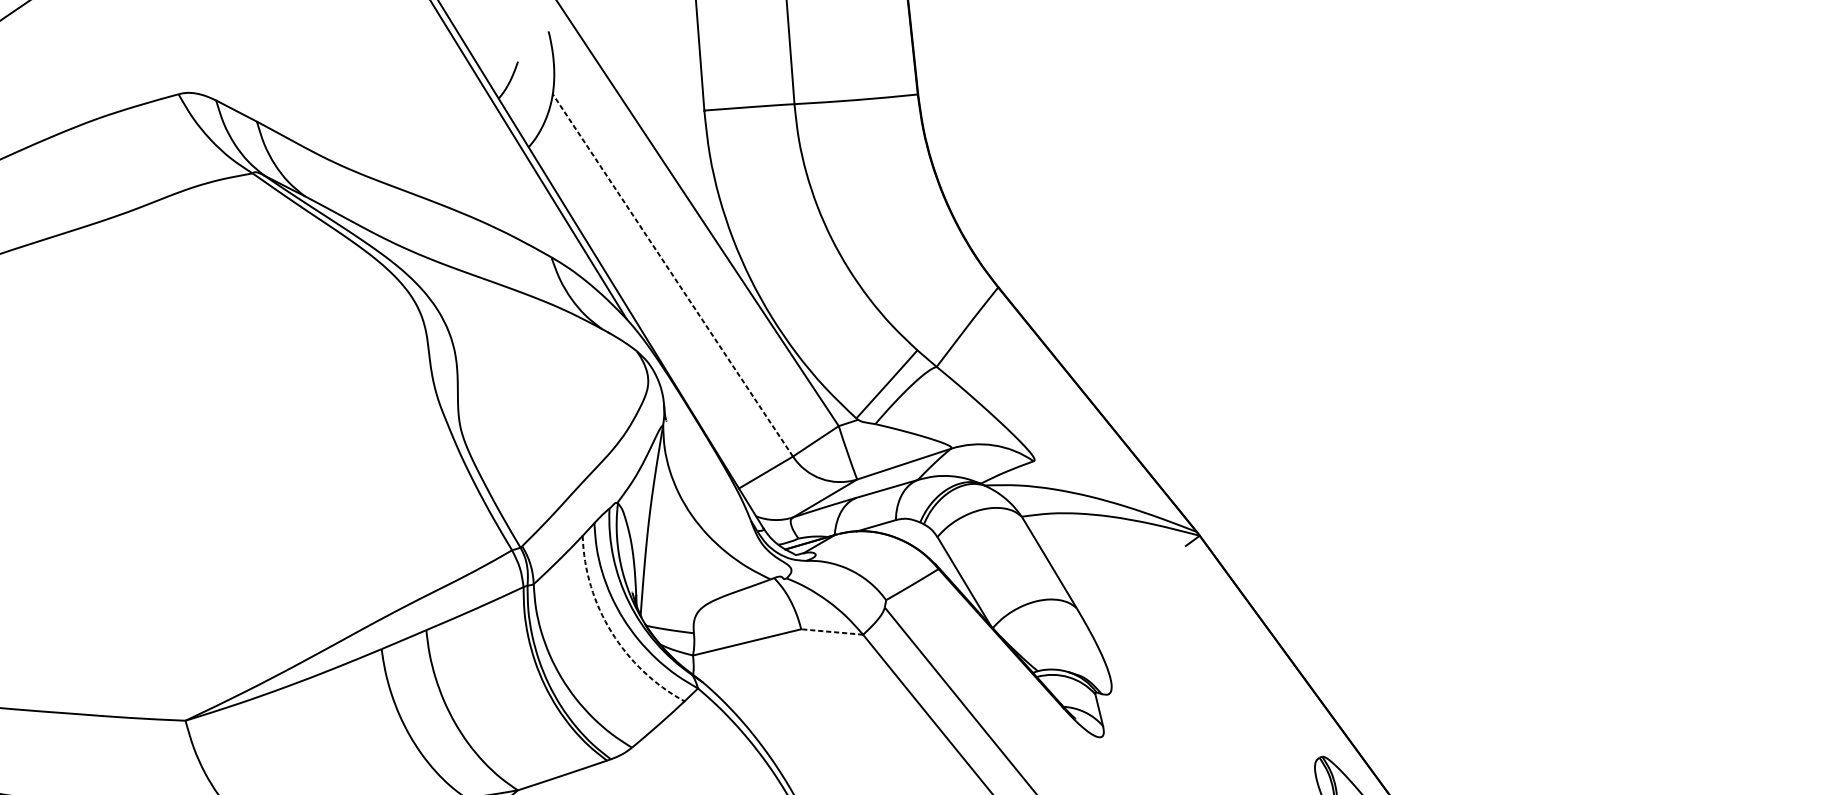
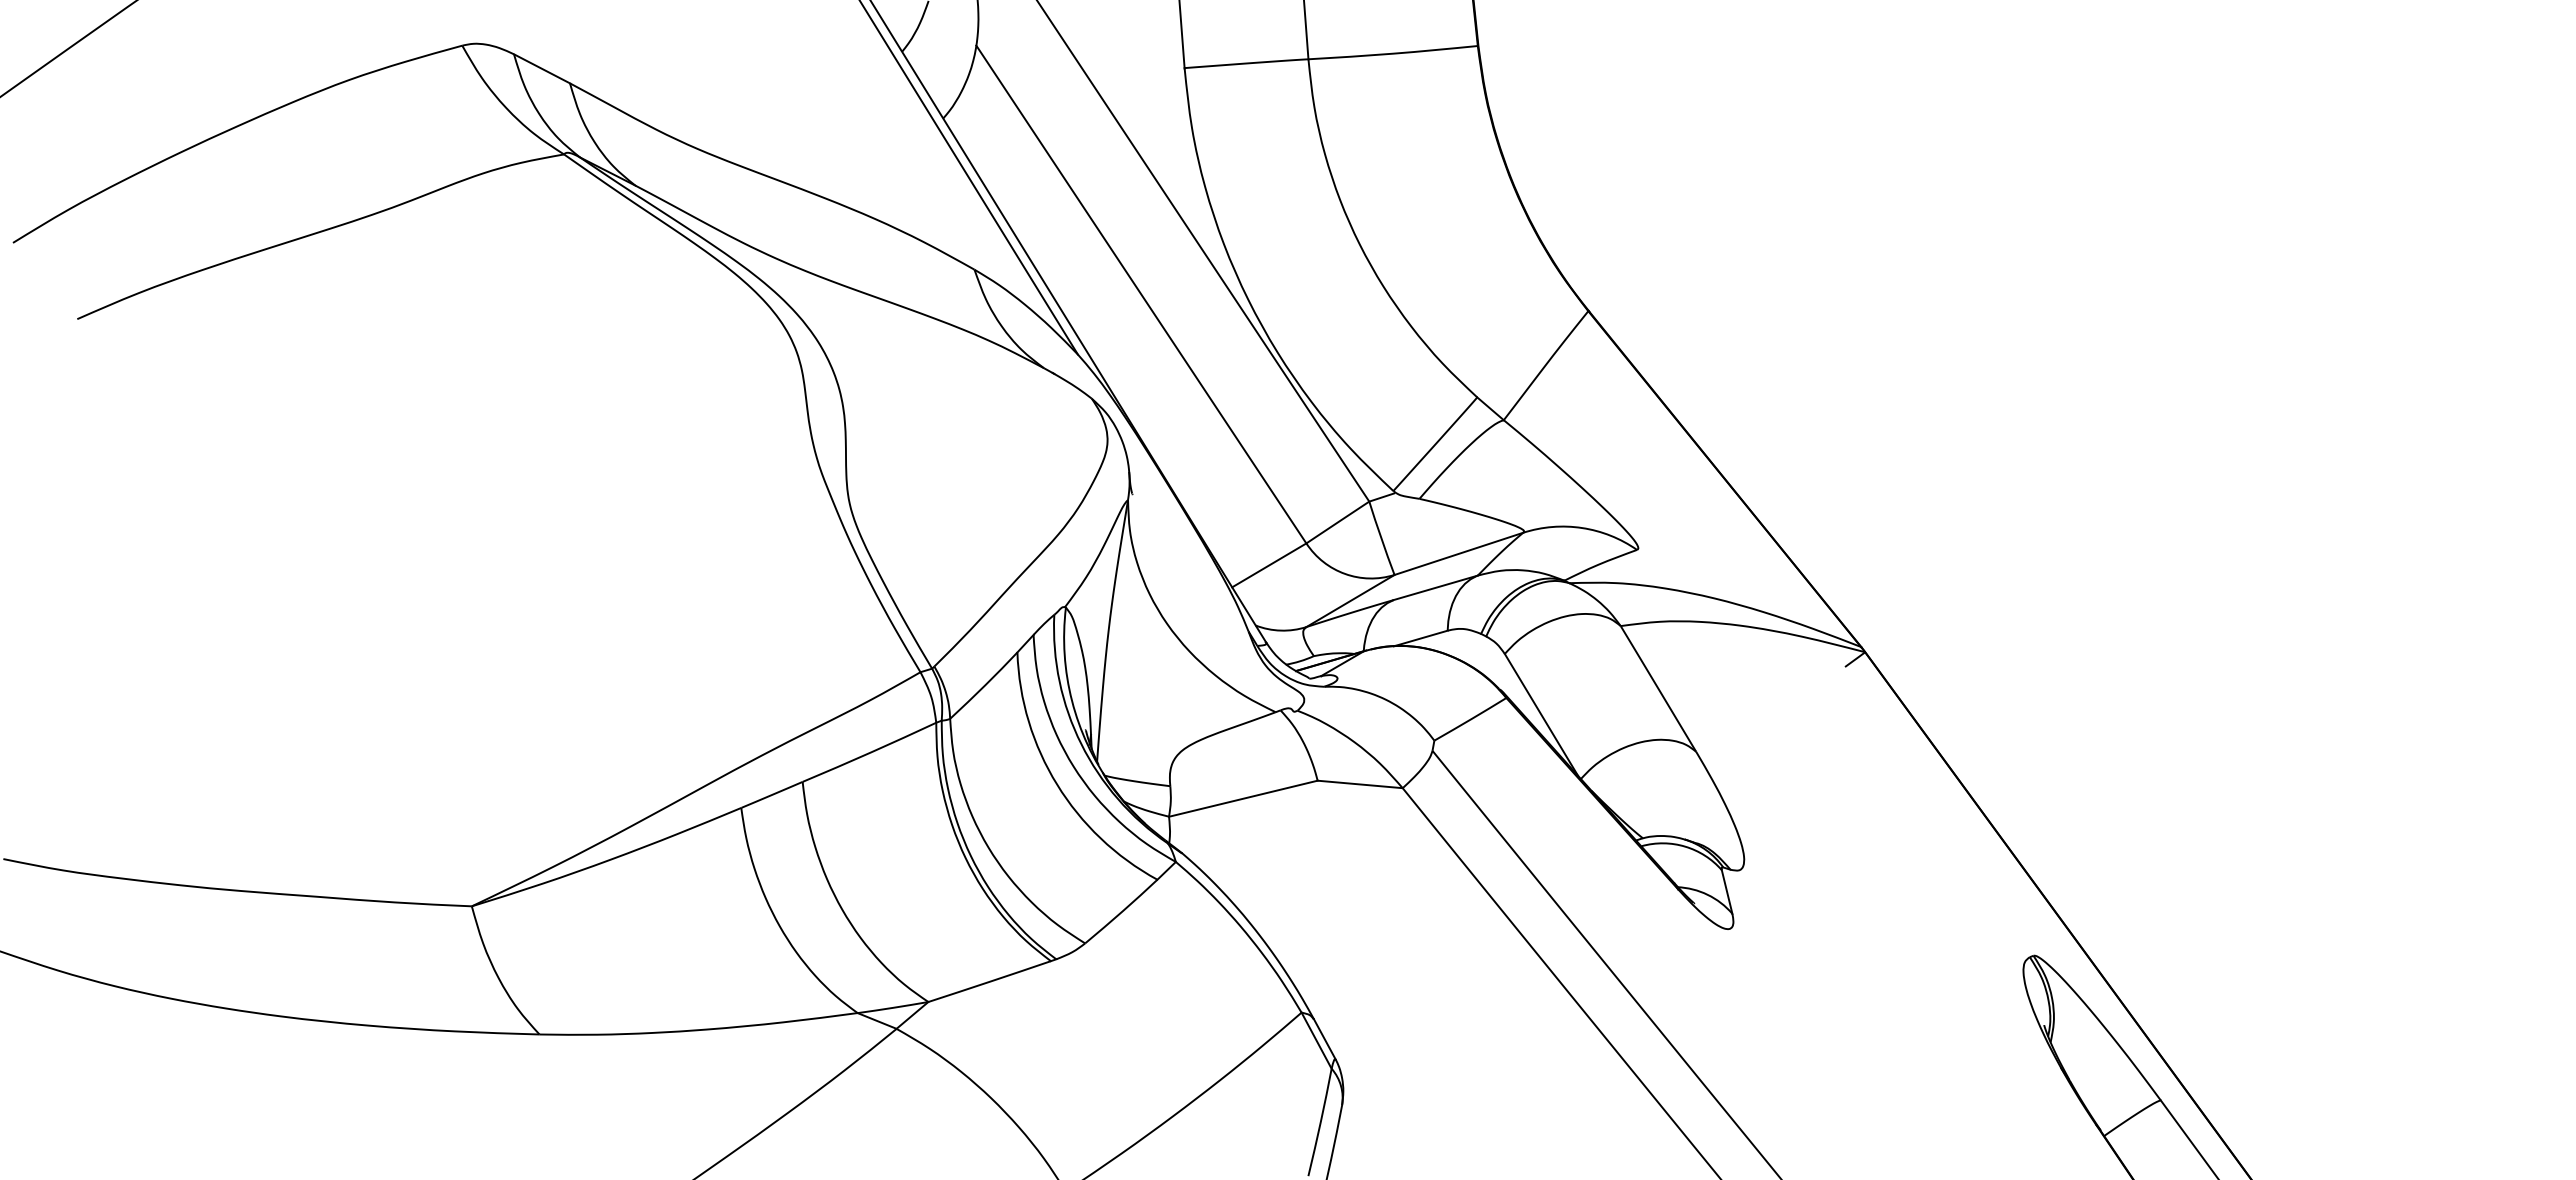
line: (672, 275) -> (1141, 294), dashed -> solid
arc: (611, 632) -> (1057, 784), dashed -> solid
line: (832, 632) -> (1360, 784), dashed -> solid

